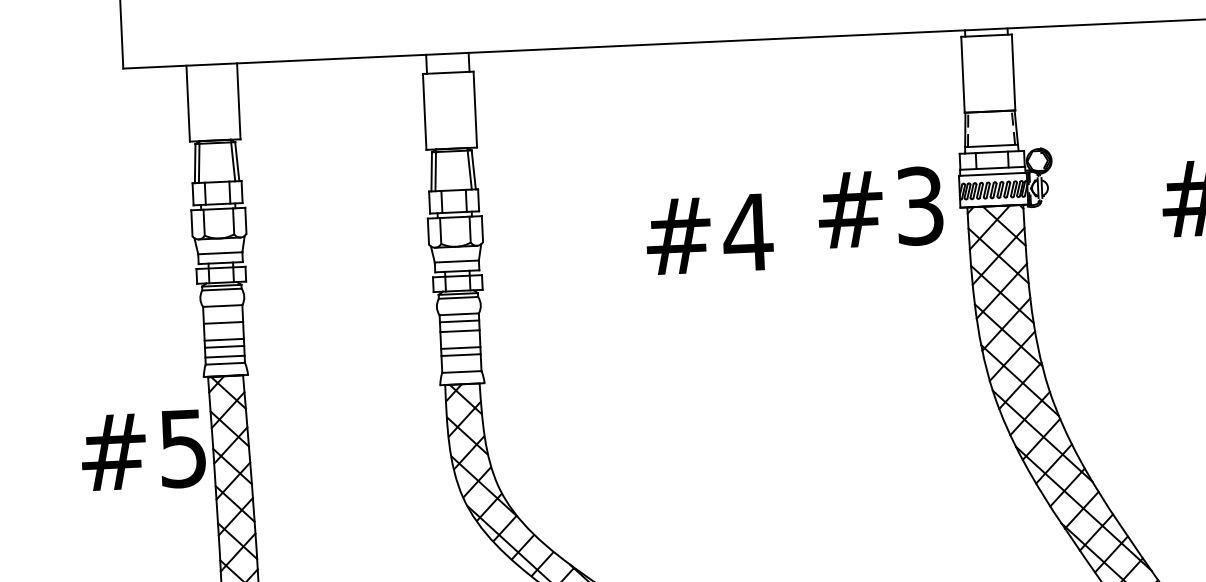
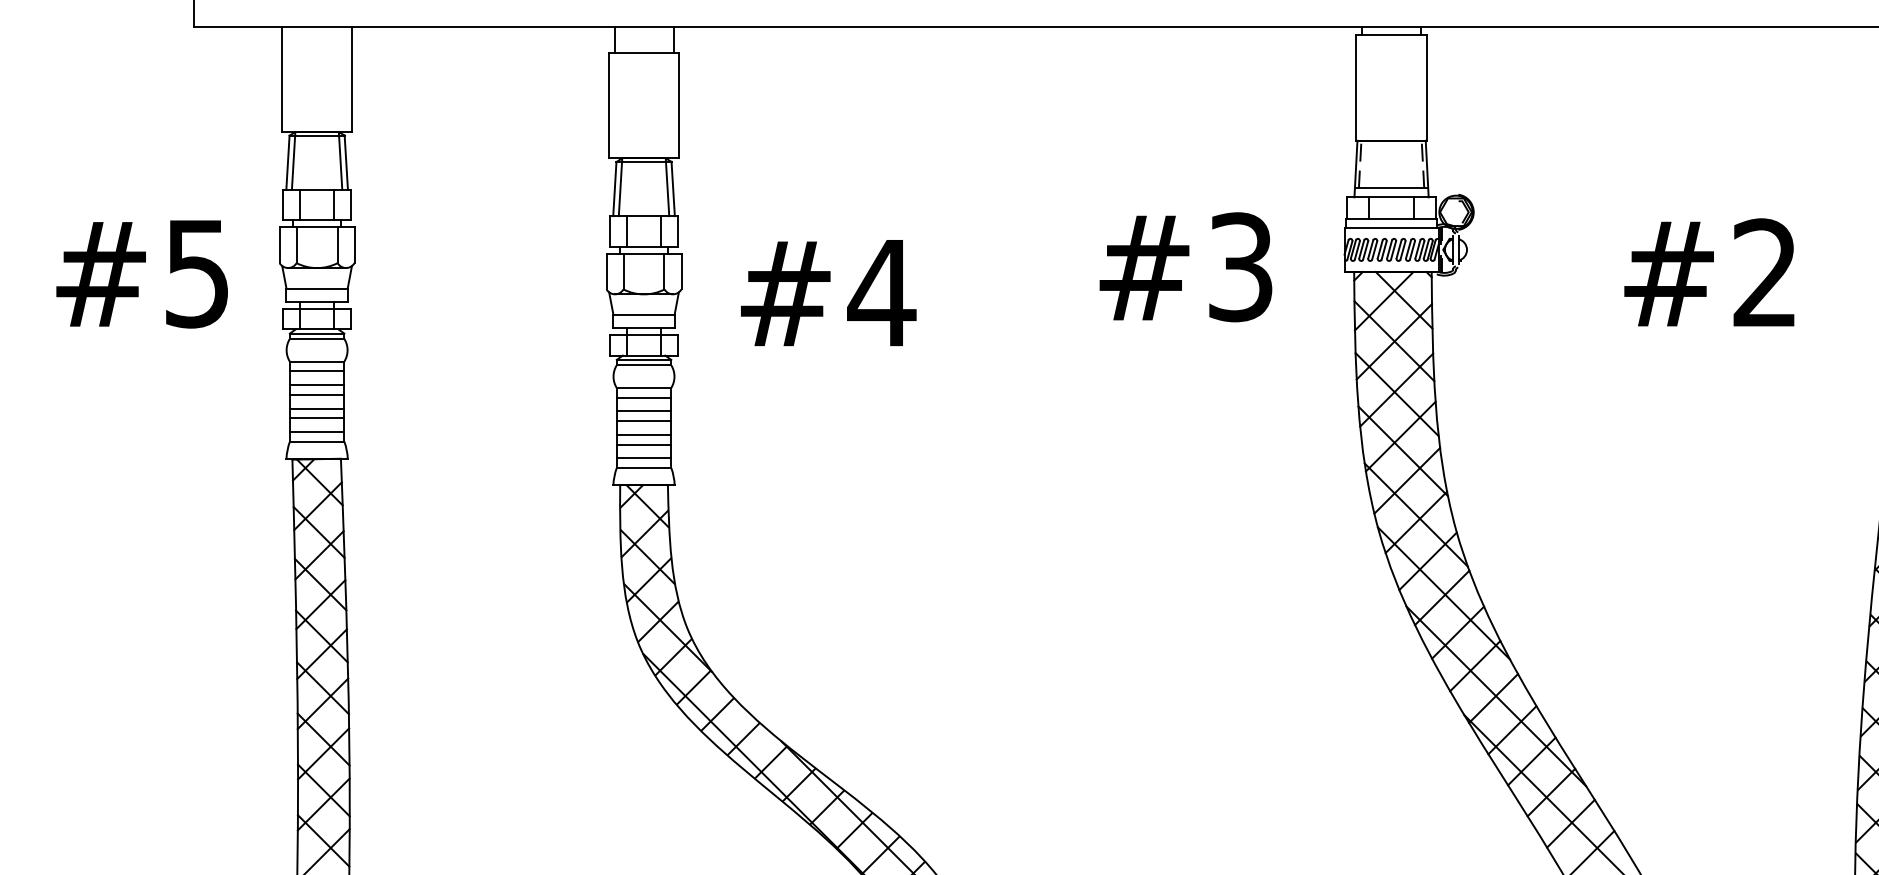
text: (880, 208) -> (1185, 267), moved
text: (709, 234) -> (828, 293), moved
line: (222, 313) -> (316, 371), added
line: (223, 329) -> (316, 394), added
line: (459, 338) -> (643, 421), added
line: (461, 365) -> (643, 458), added
text: (142, 451) -> (141, 274), moved

